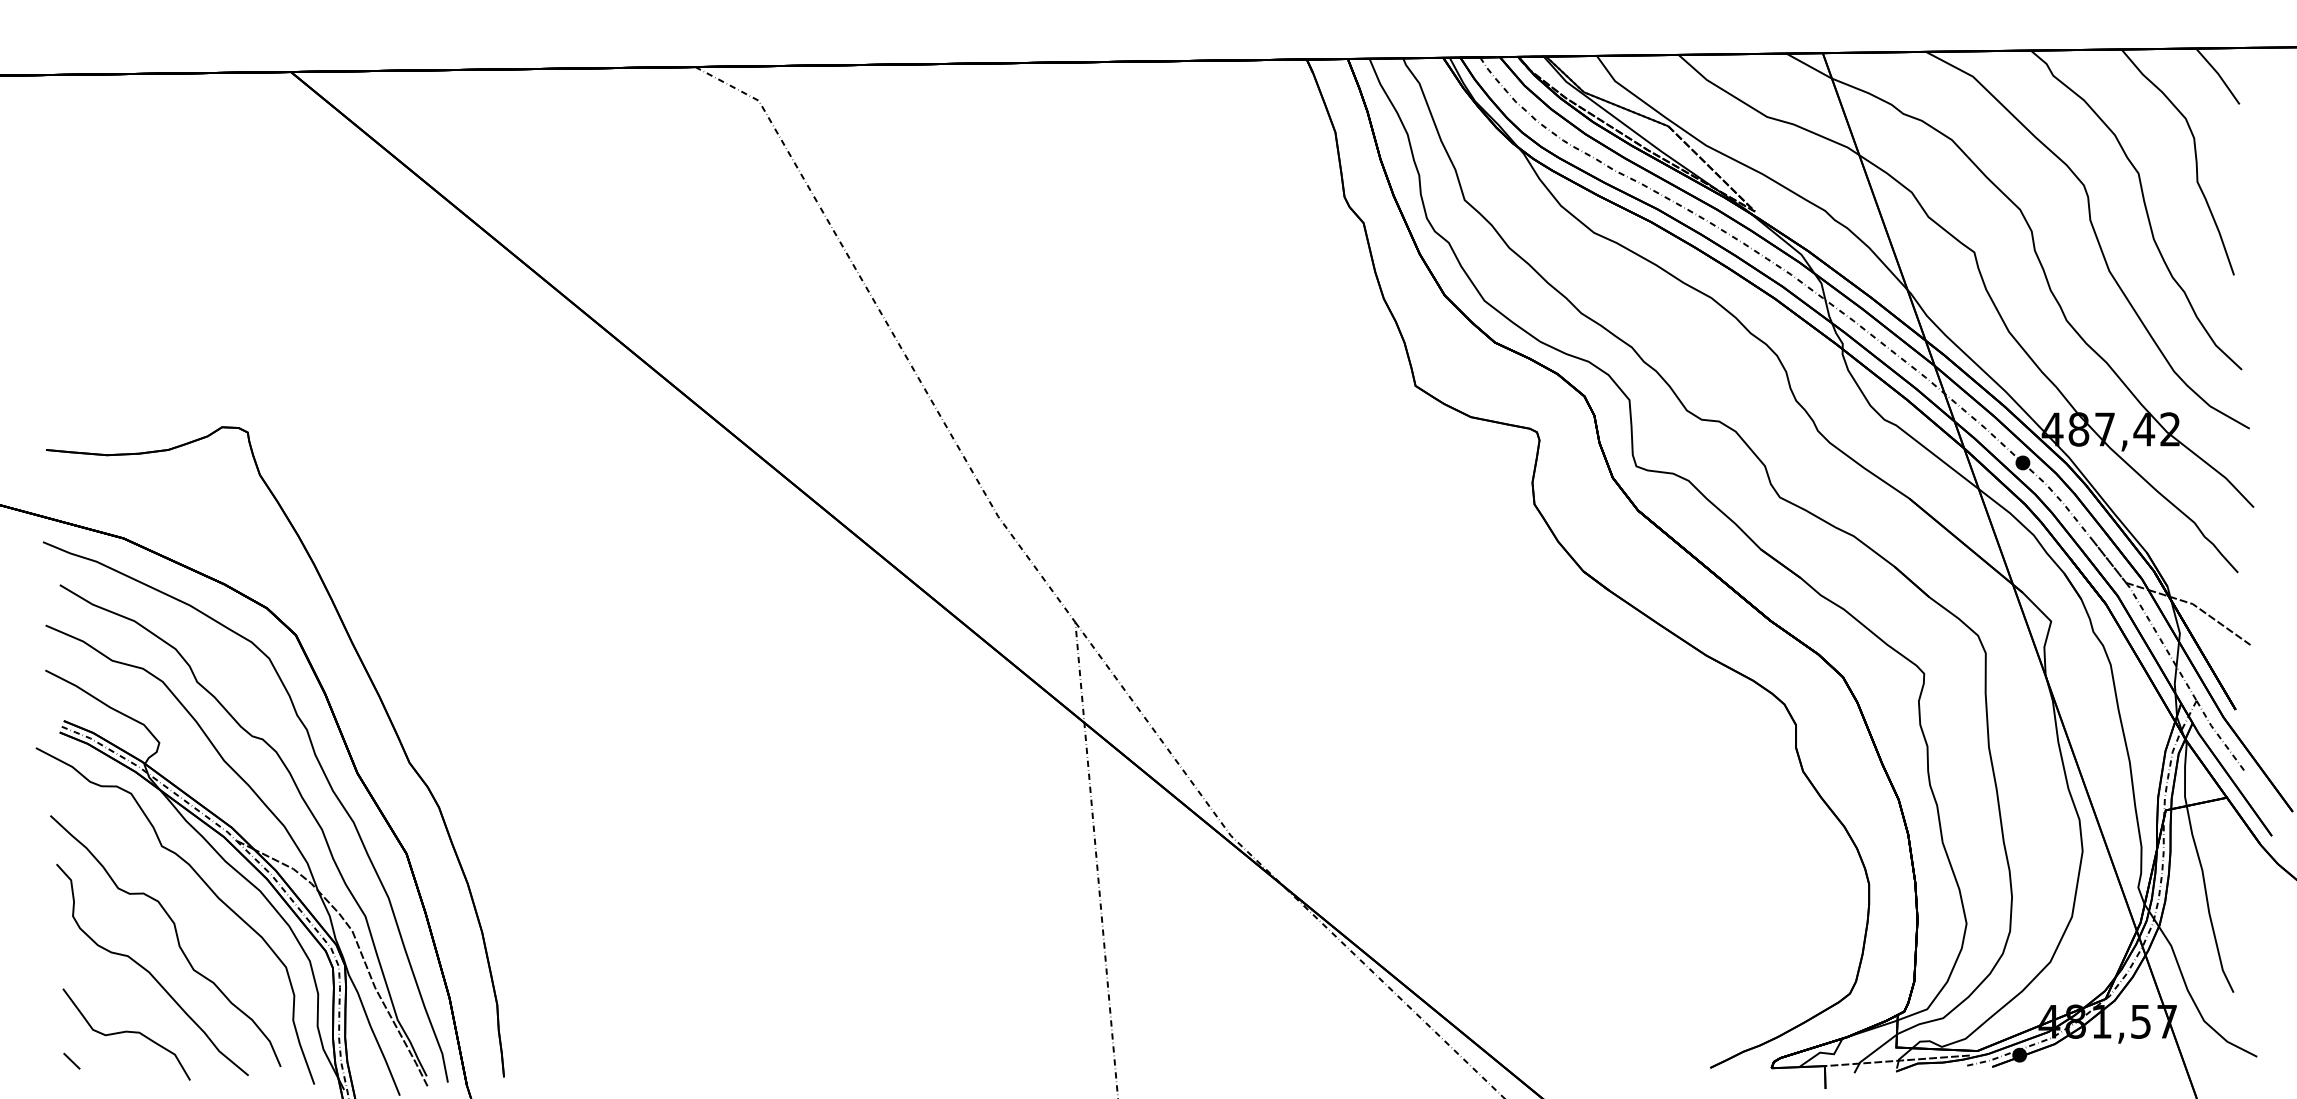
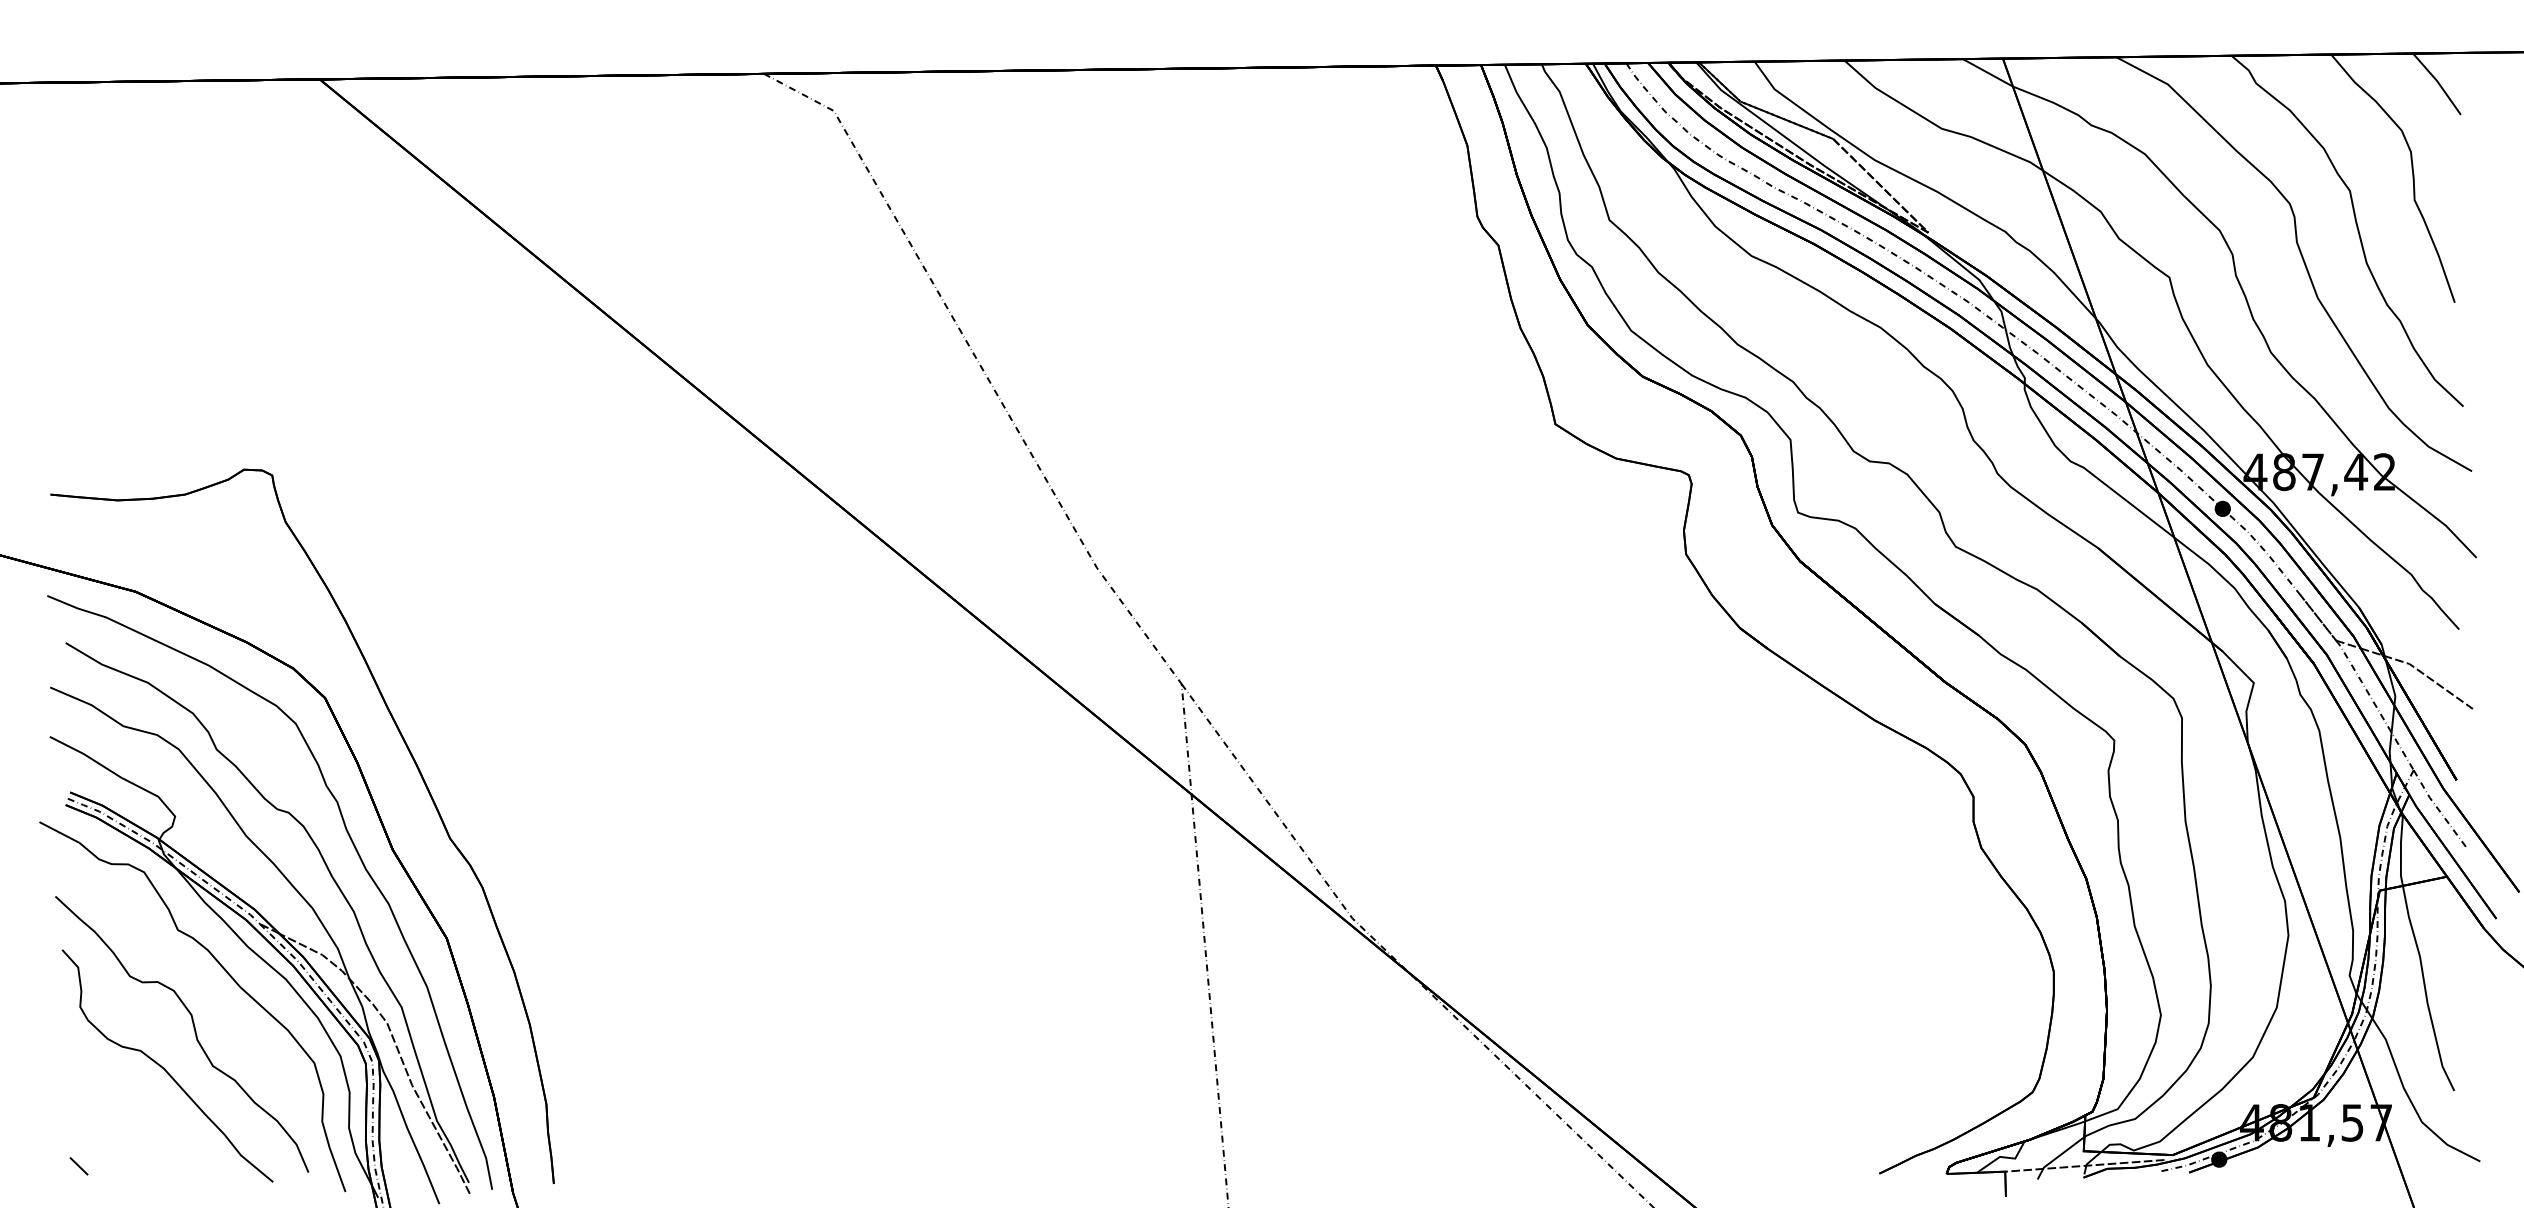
curve: (126, 1032) -> (139, 1134), removed

